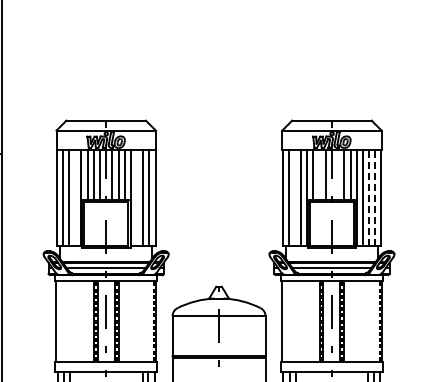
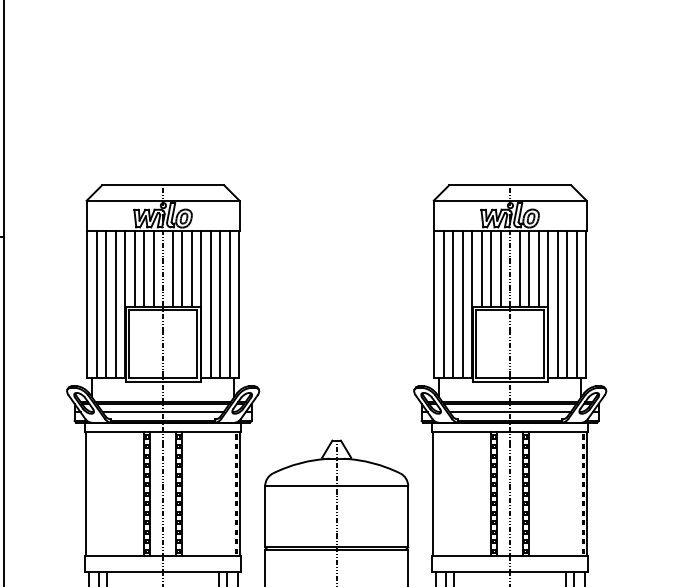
line: (319, 174) -> (491, 268), added
line: (338, 174) -> (520, 268), added
line: (75, 198) -> (115, 305), added
line: (137, 198) -> (211, 305), added
line: (294, 198) -> (452, 305), added
line: (369, 198) -> (567, 305), dashed -> solid
line: (375, 198) -> (577, 305), dashed -> solid

